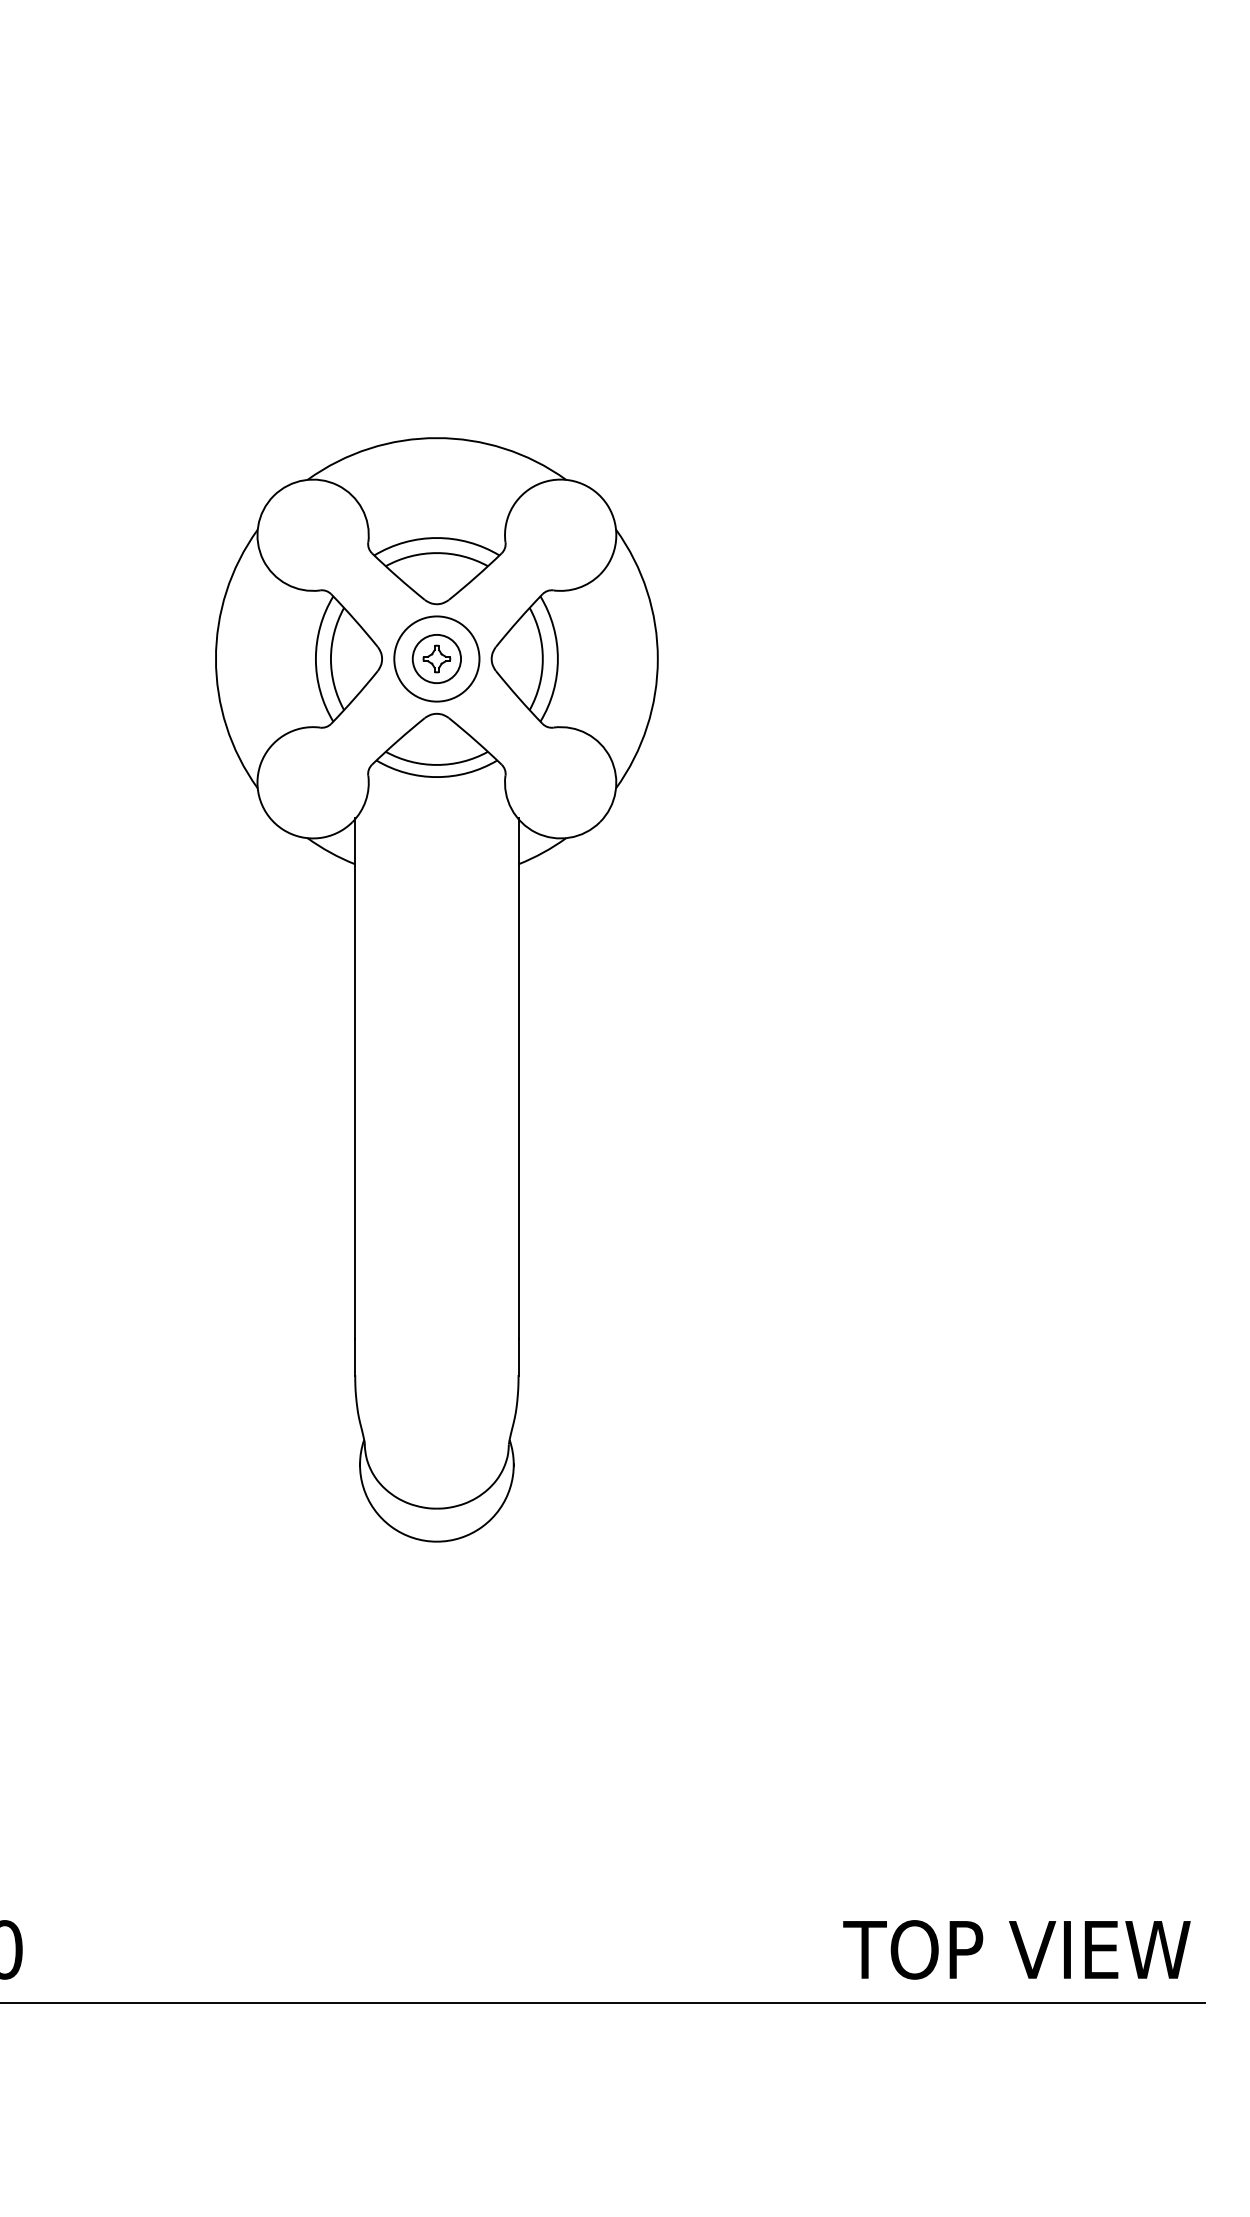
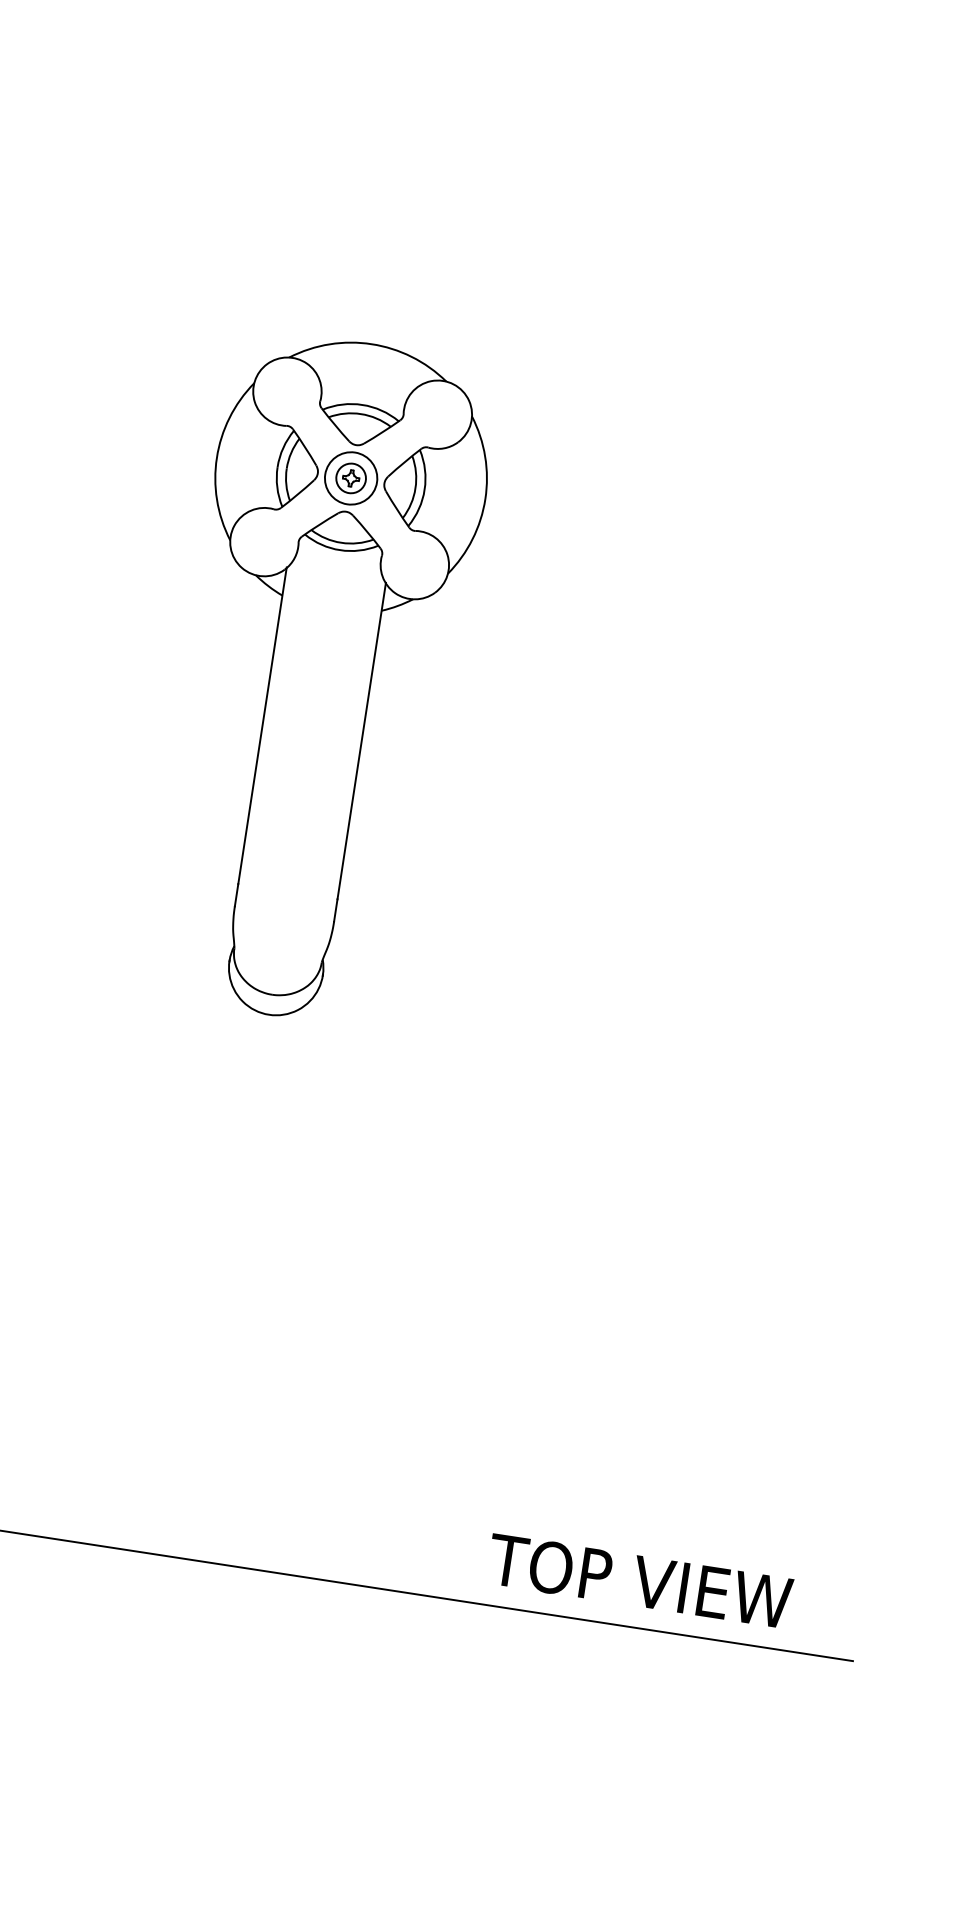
part: (436, 989) -> (320, 679), size x0.7
text: (1016, 1949) -> (639, 1580), moved

